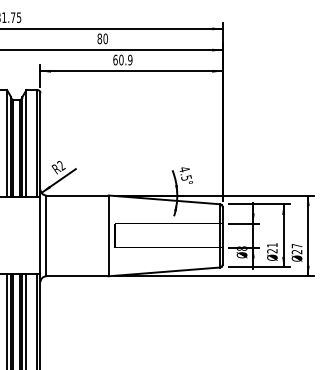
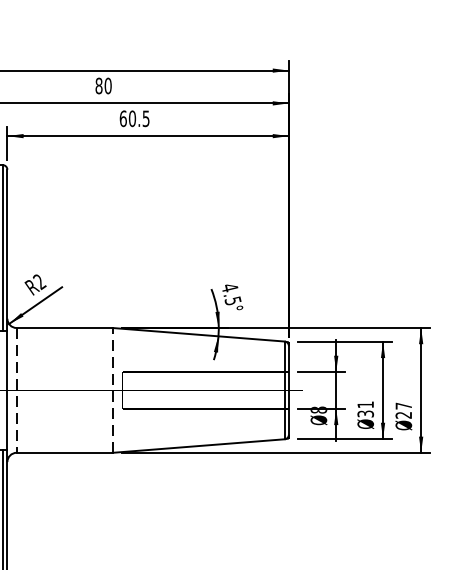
text: (130, 59) -> (146, 117), 60.9 -> 60.5
line: (108, 235) -> (112, 389), solid -> dashed
line: (46, 236) -> (16, 391), solid -> dashed
text: (272, 251) -> (365, 414), 21 -> 31

